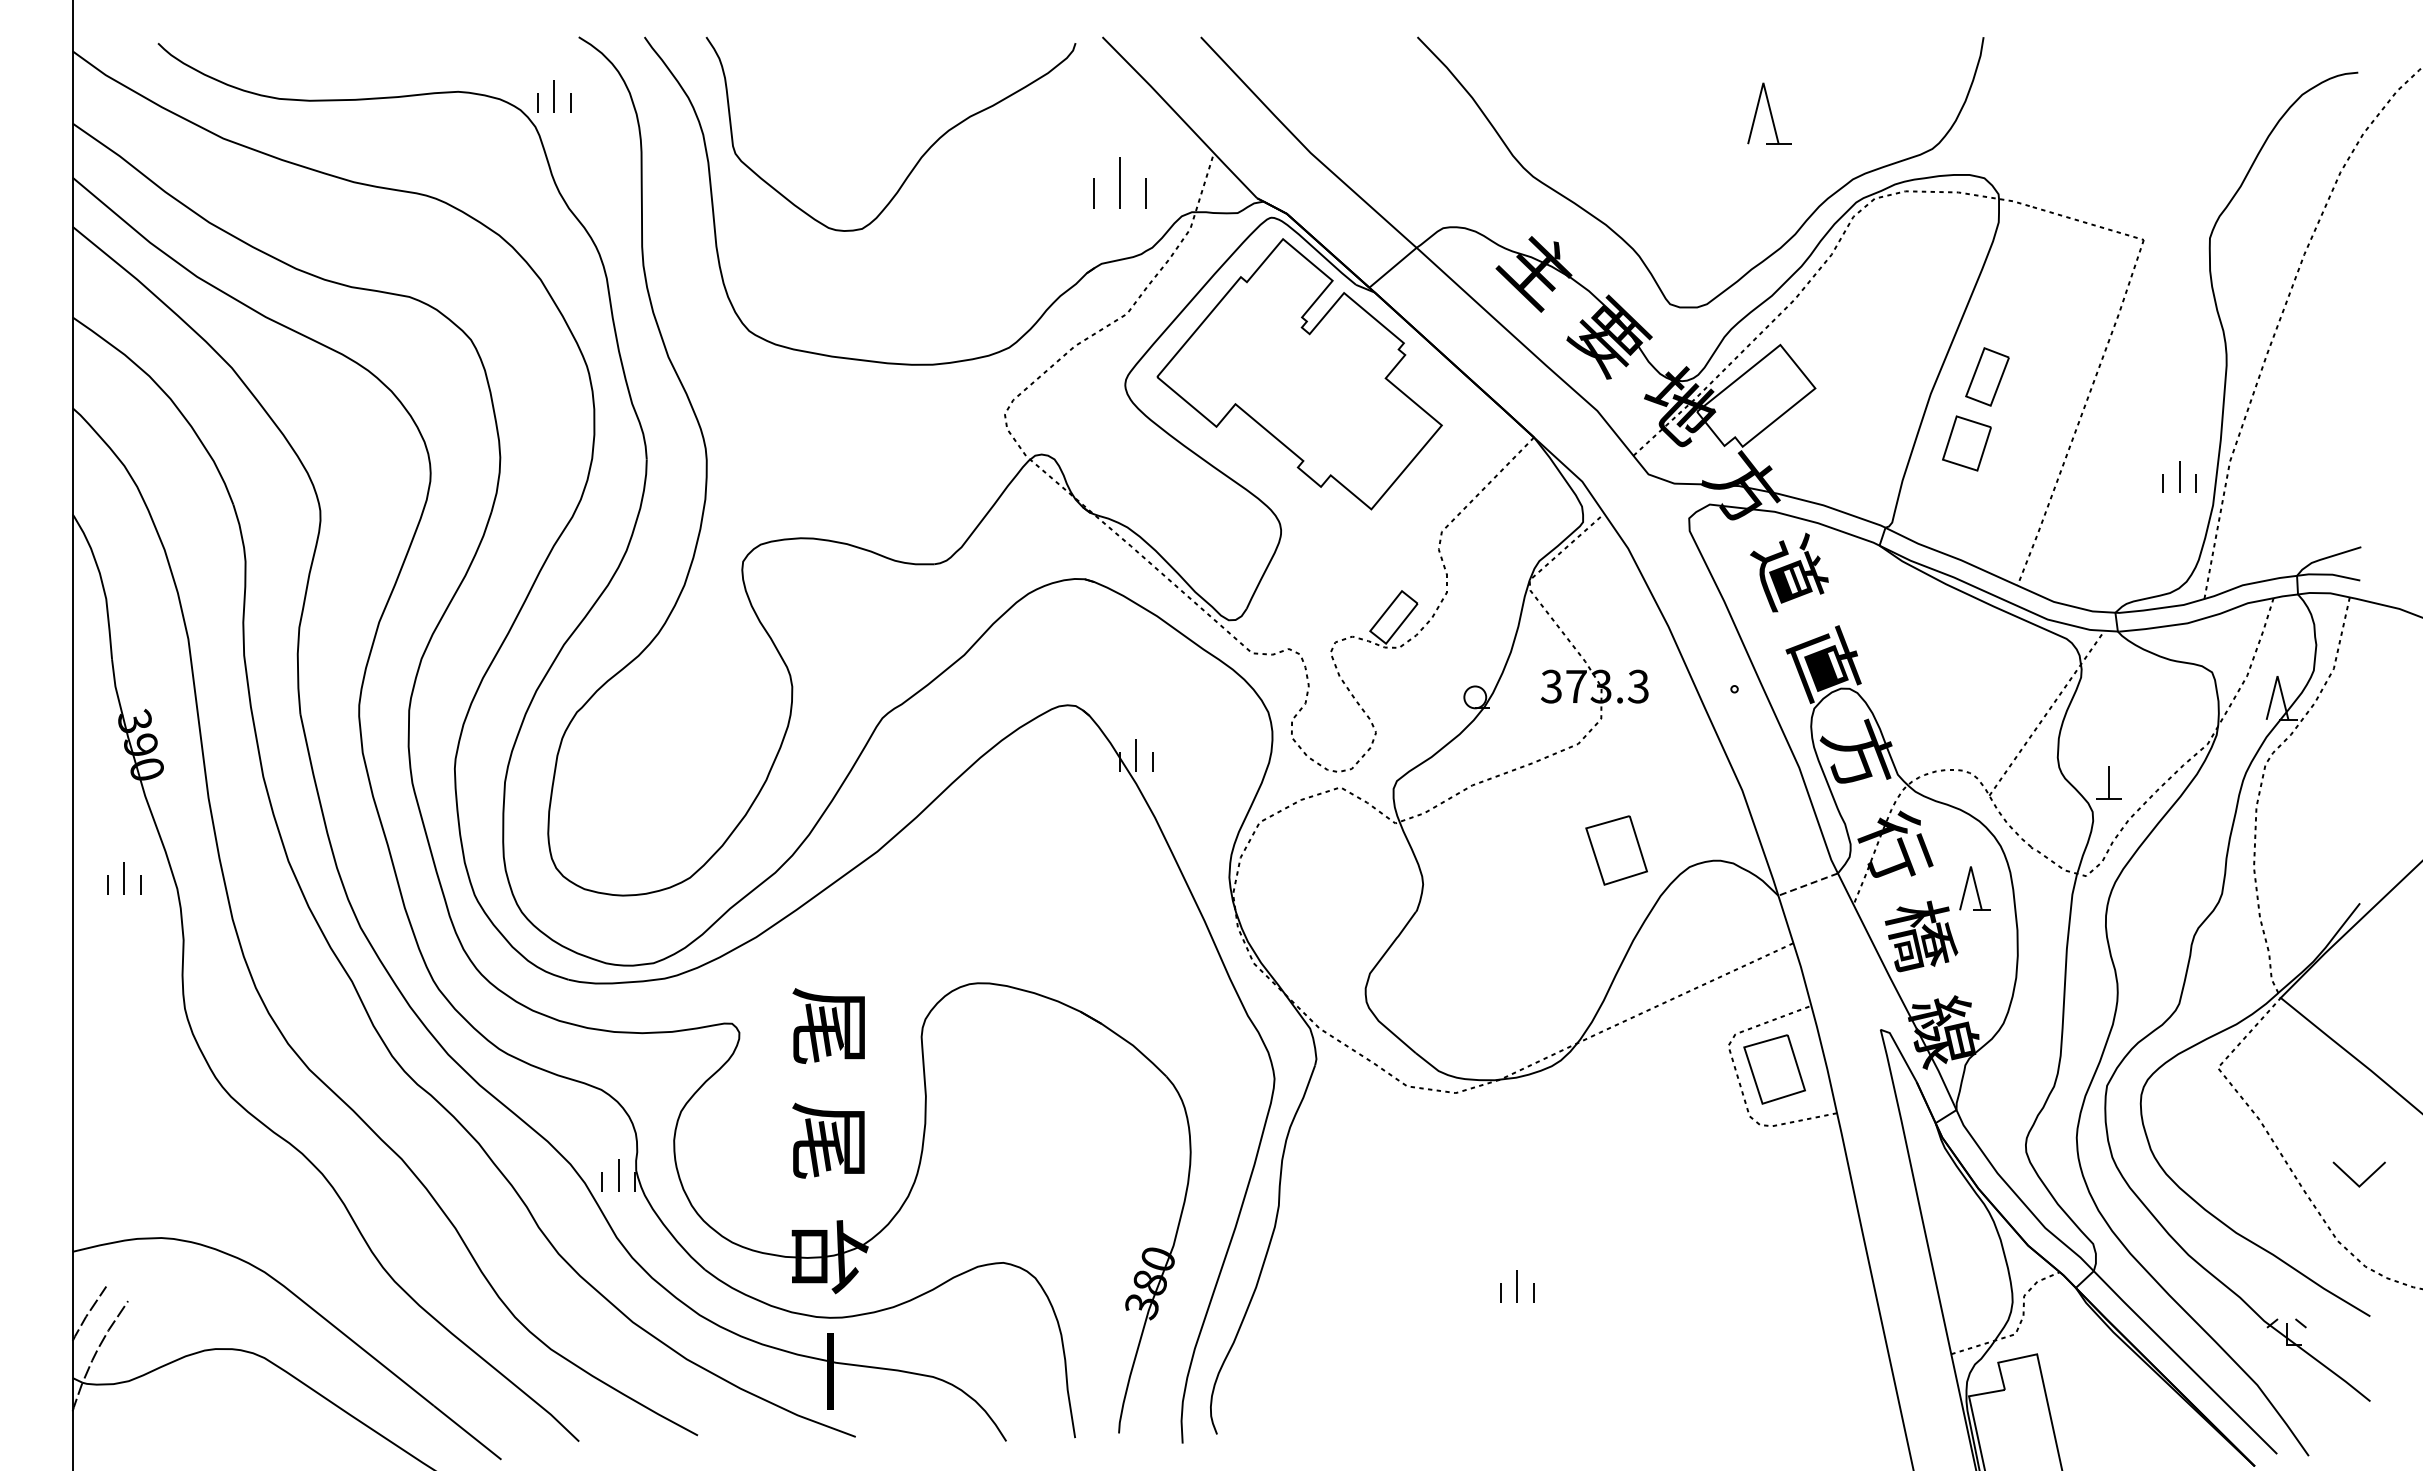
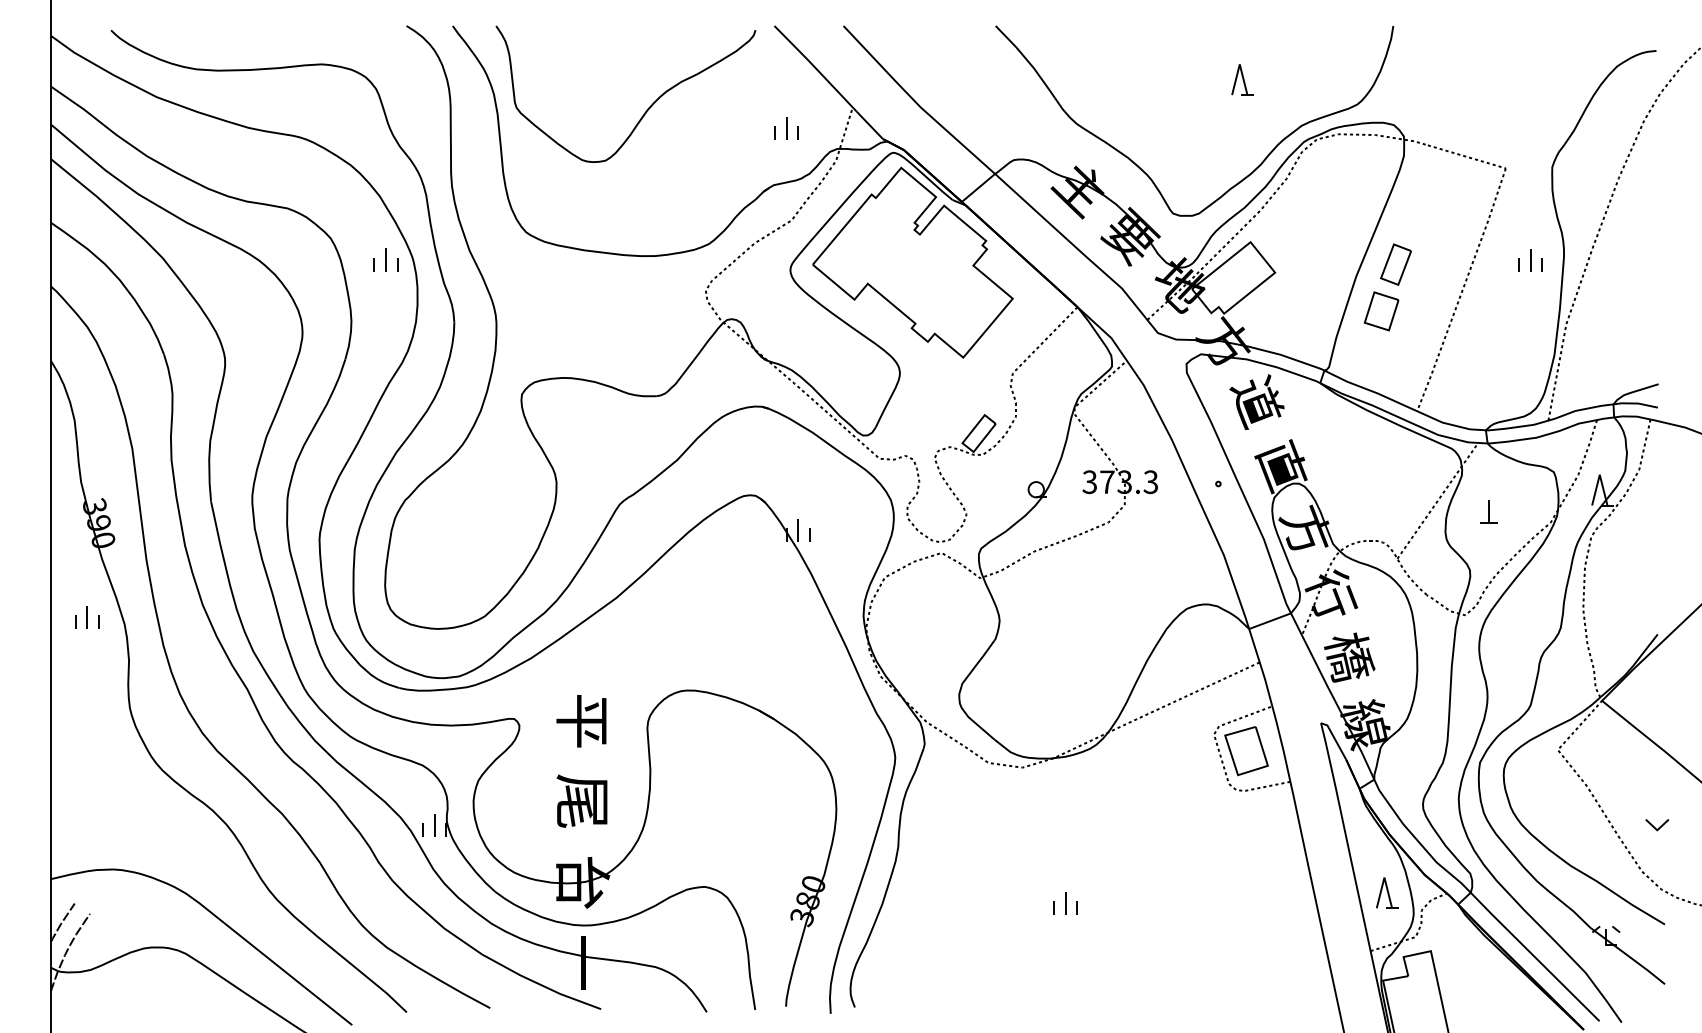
part: (554, 96) -> (386, 260), moved
part: (1768, 113) -> (1242, 79), size x0.71
part: (1120, 183) -> (787, 128), size x0.62
part: (2179, 476) -> (1530, 260), moved
part: (2108, 782) -> (1488, 511), moved
part: (1616, 850) -> (1135, 597), removed
line: (1808, 884) -> (1270, 621), dashed -> solid
part: (1974, 888) -> (1386, 892), moved
text: (828, 1026) -> (581, 720), 尾 -> 平
part: (2359, 1174) -> (1657, 824), size x0.62

